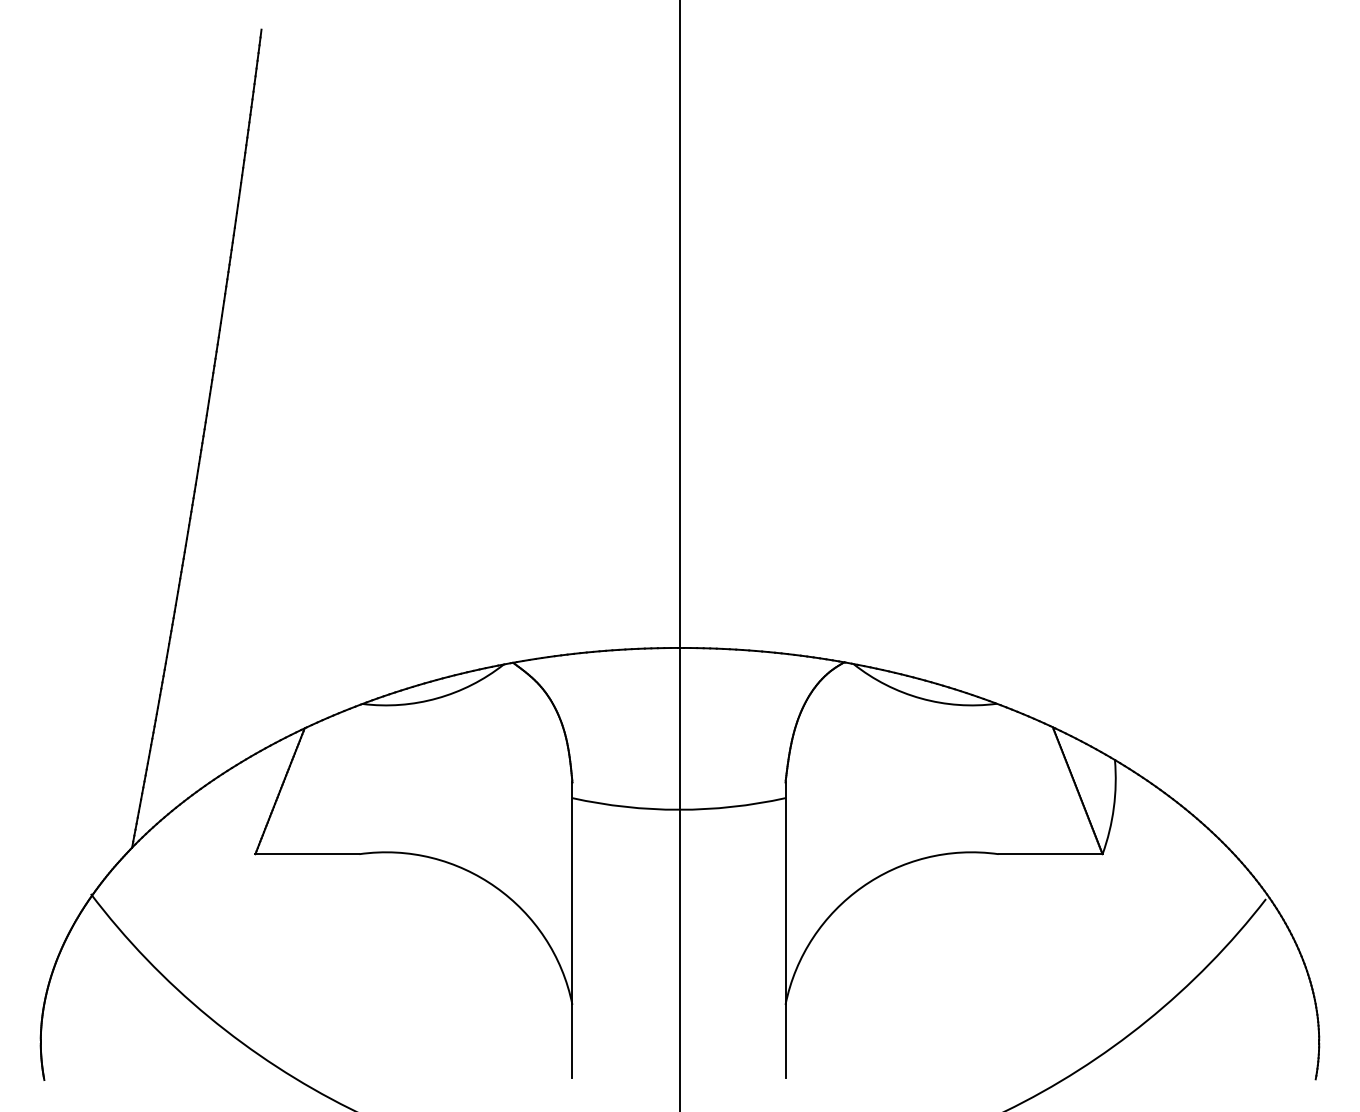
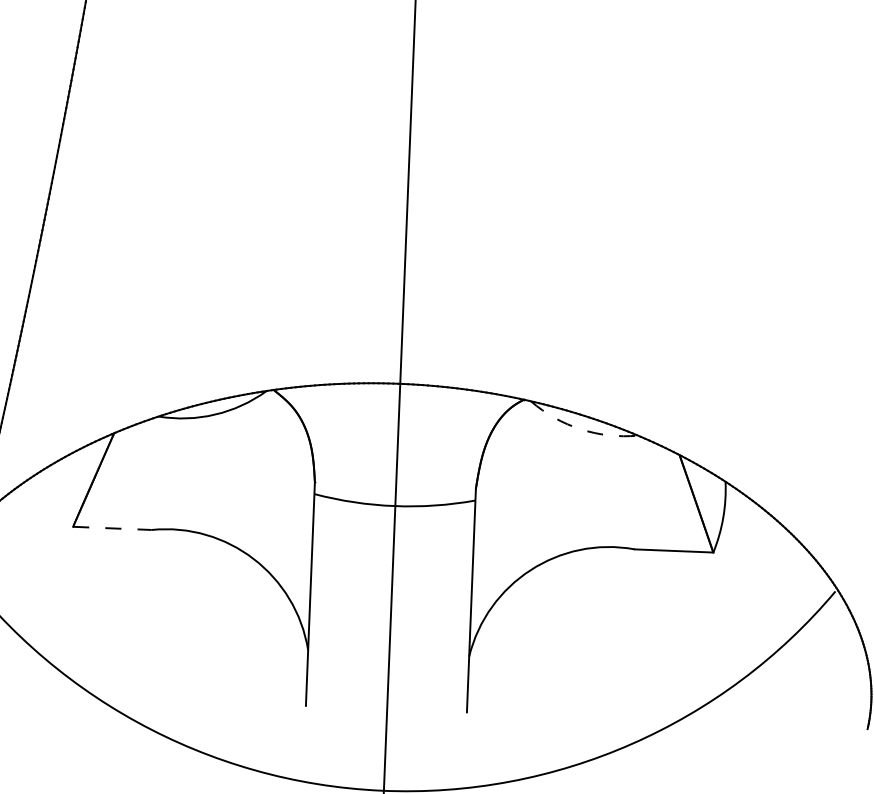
arc: (921, 698) -> (581, 429), solid -> dashed
line: (307, 854) -> (112, 528), solid -> dashed

